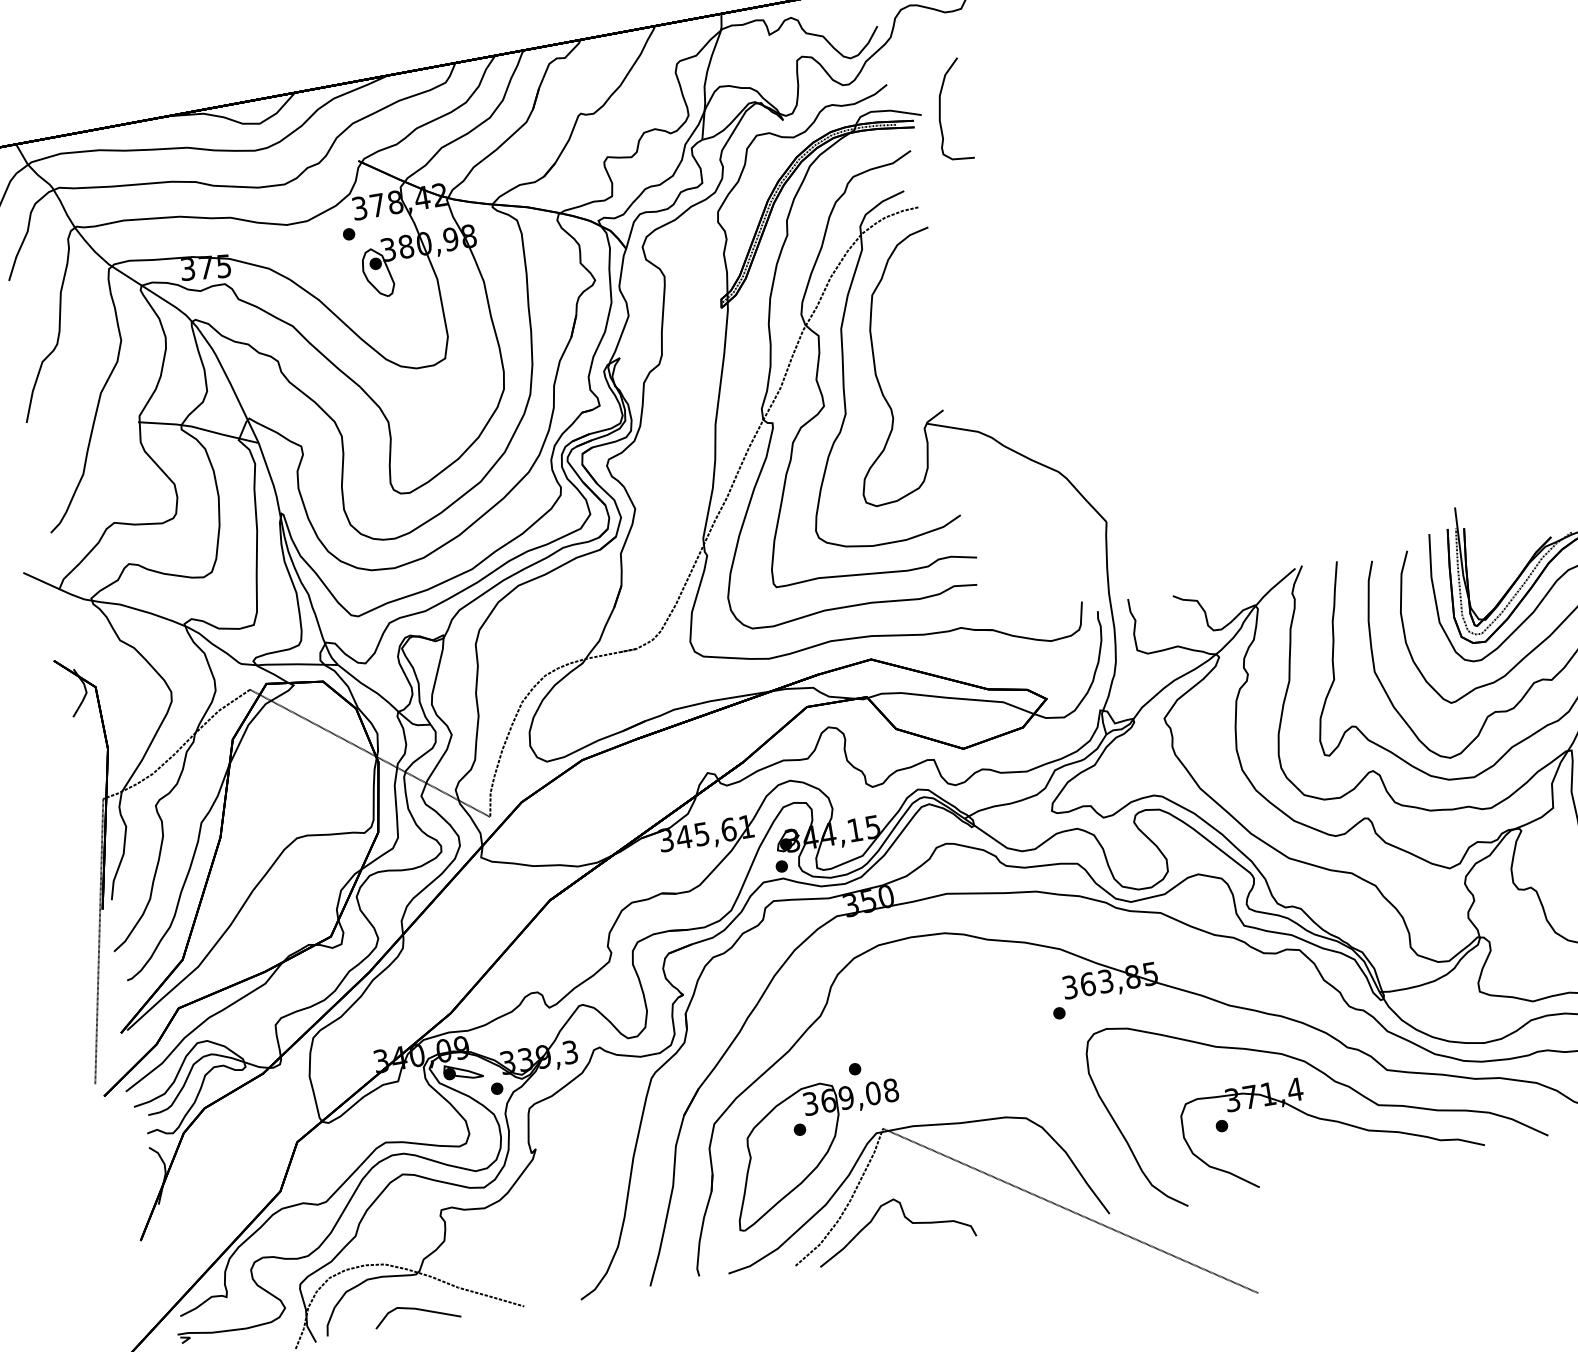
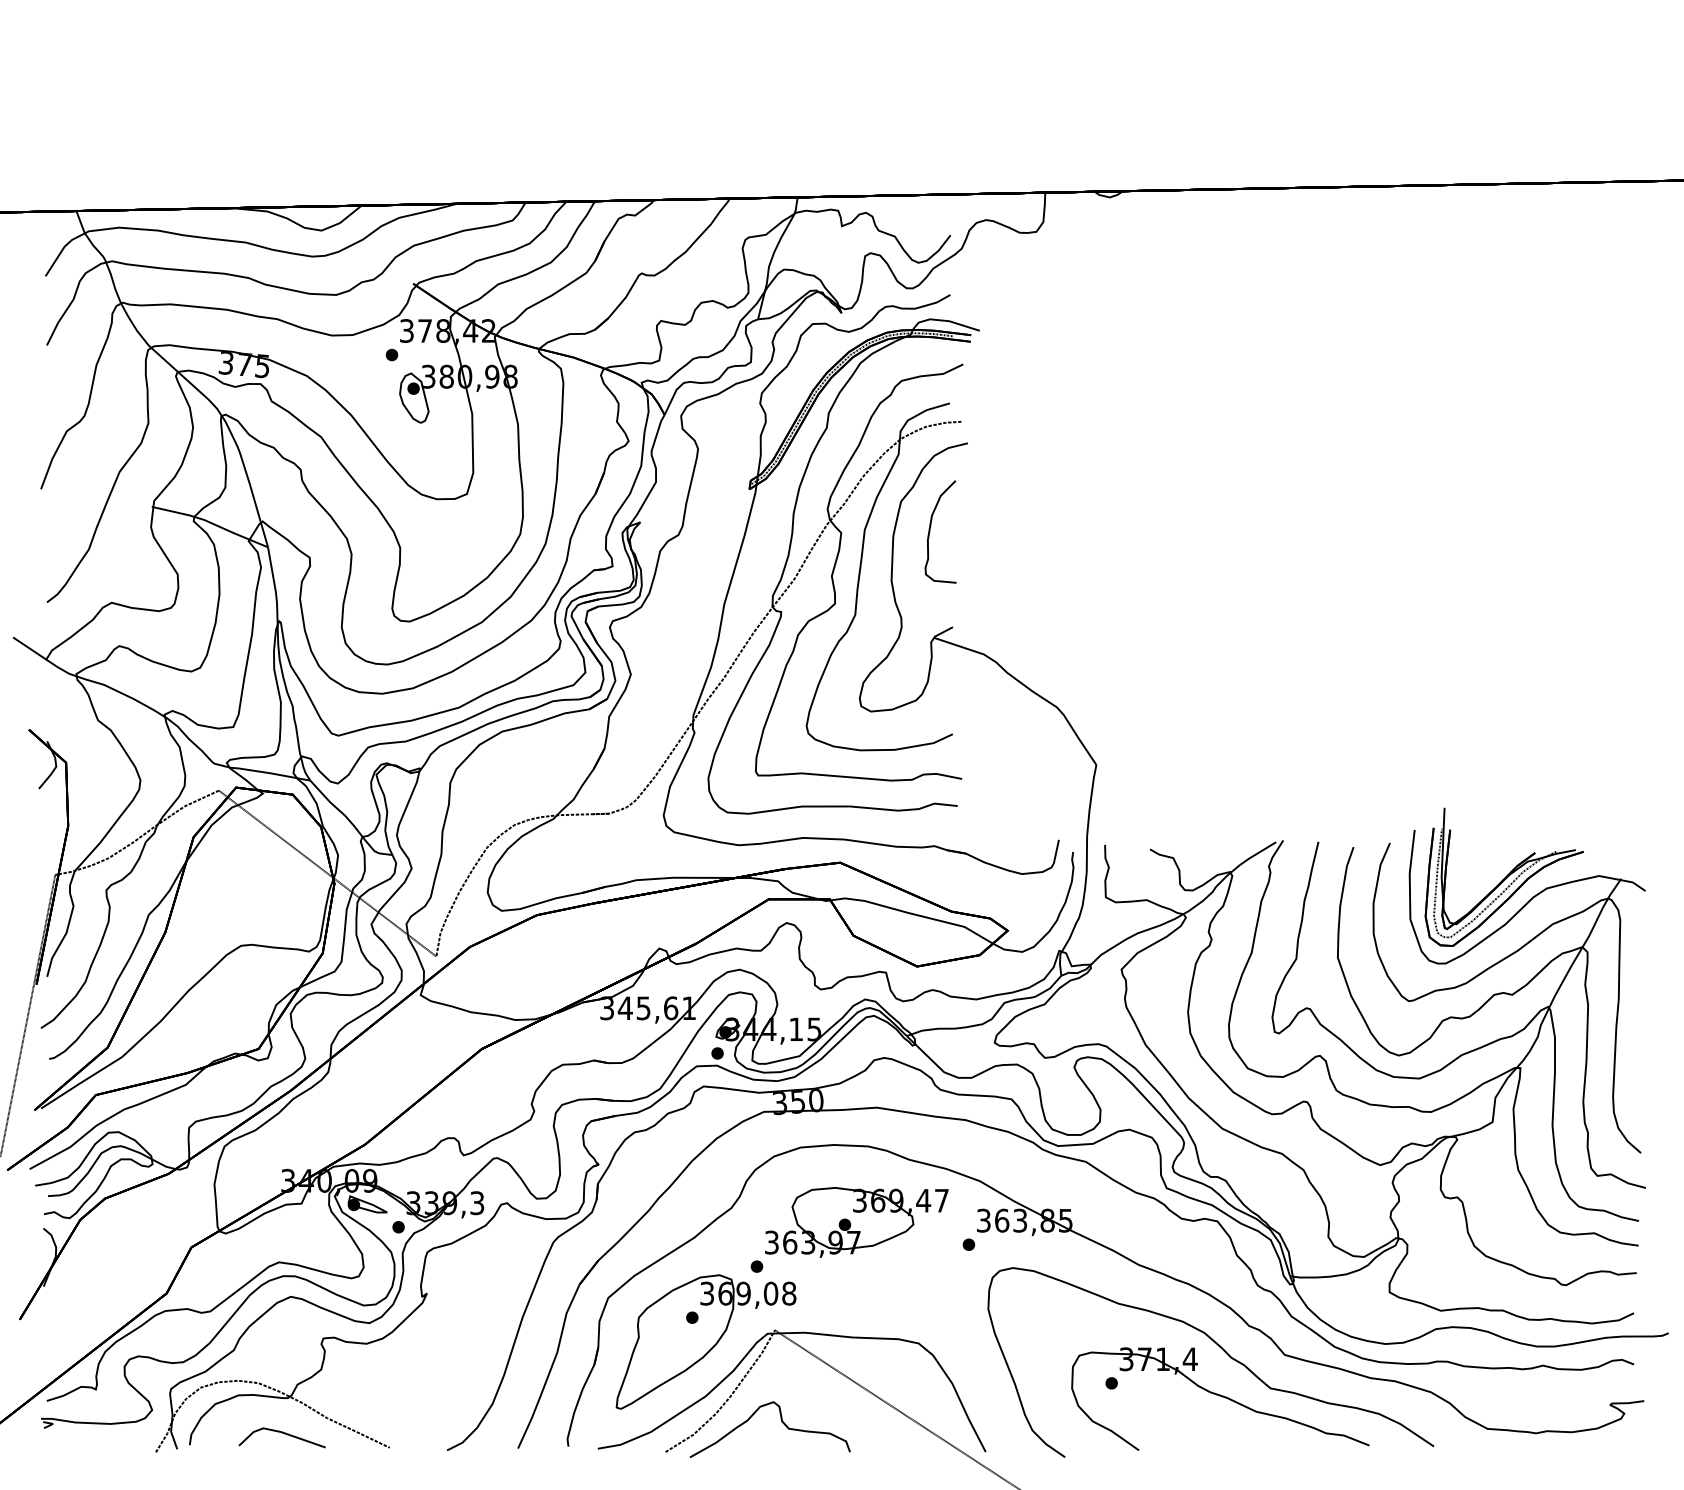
part: (940, 111) -> (930, 531), moved
part: (945, 1009) -> (856, 1222), added

